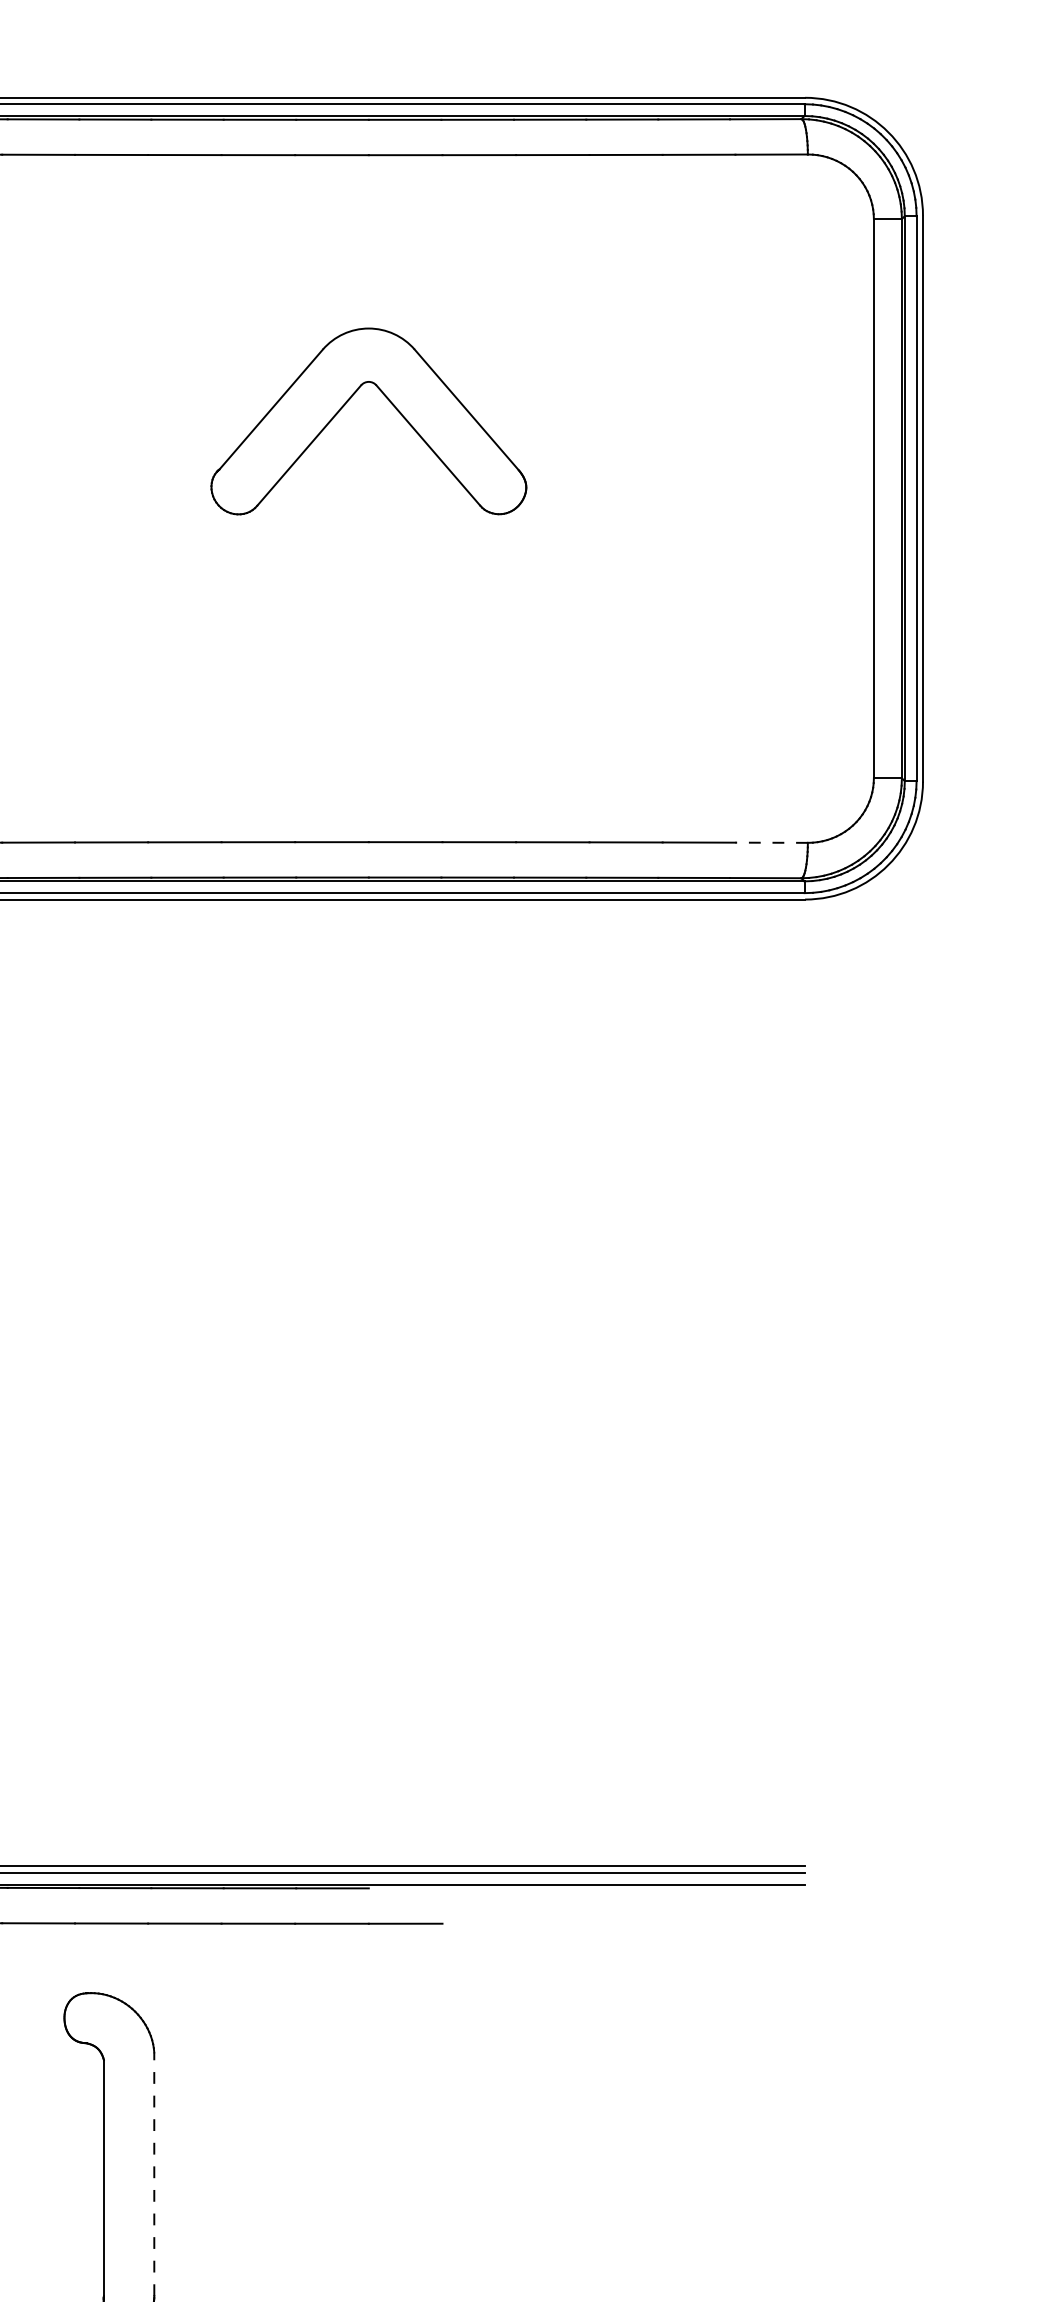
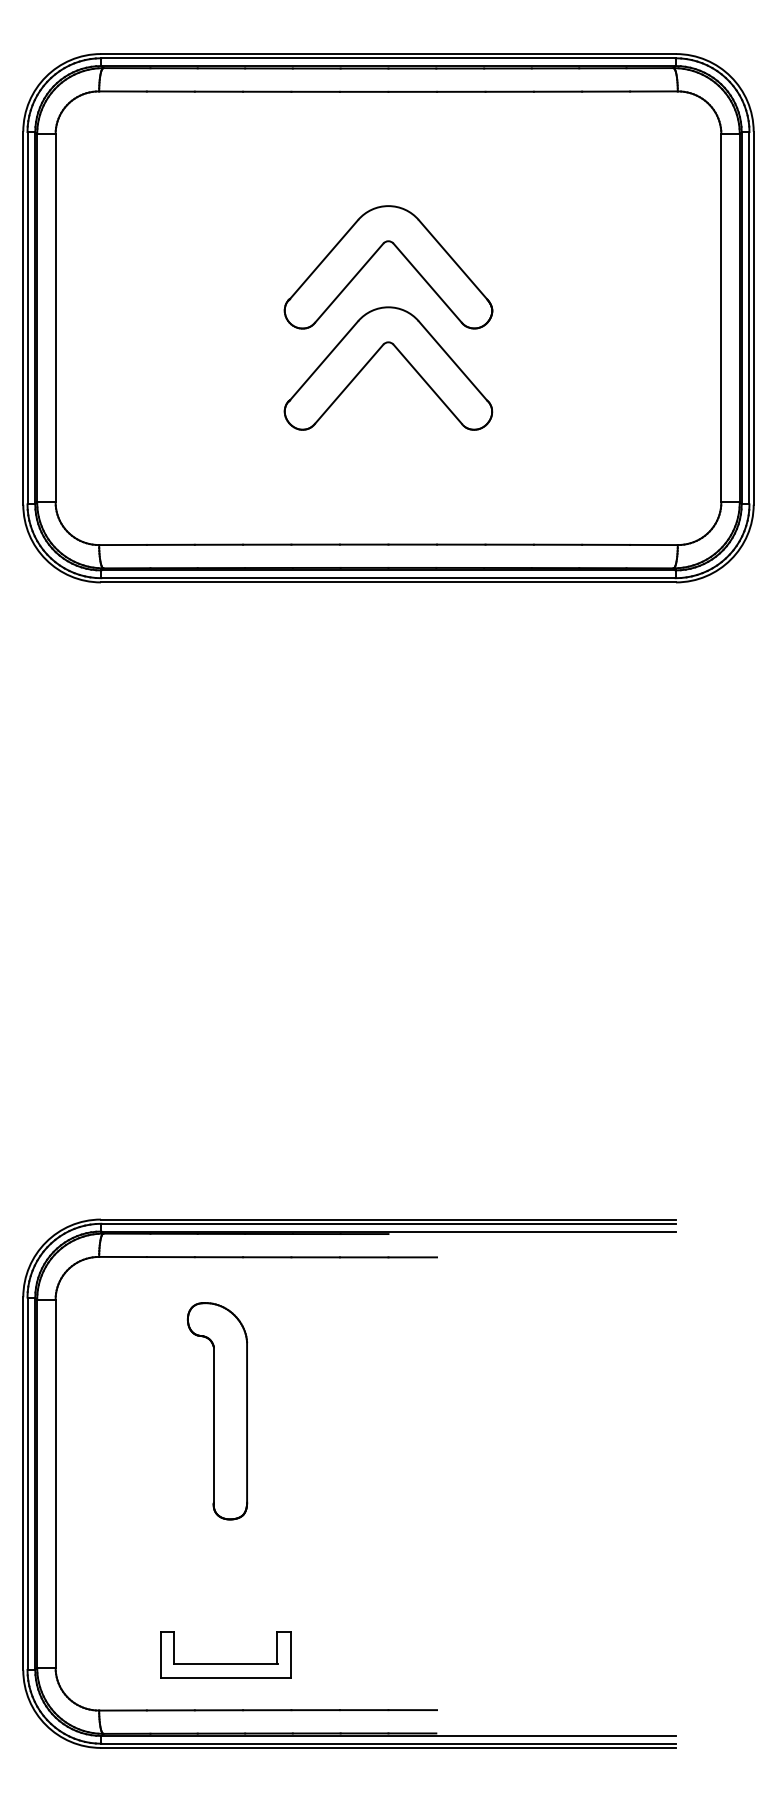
part: (349, 555) -> (375, 355), added
line: (770, 842) -> (653, 544), dashed -> solid
line: (154, 2172) -> (247, 1421), dashed -> solid

